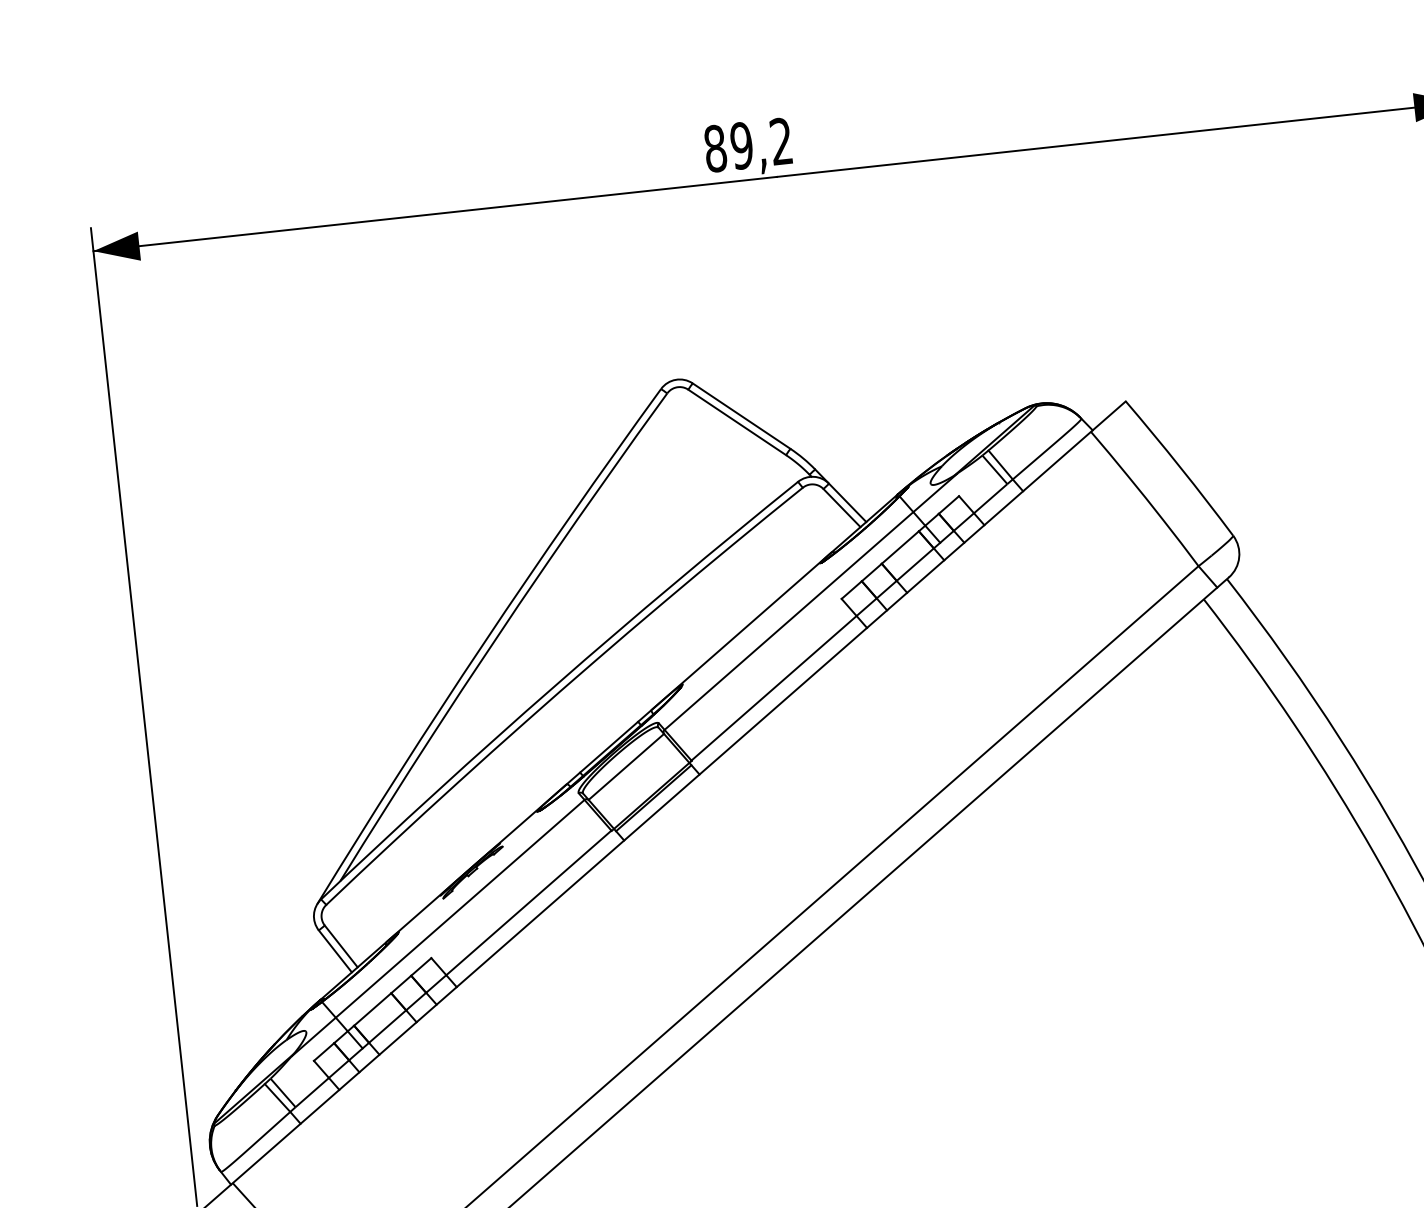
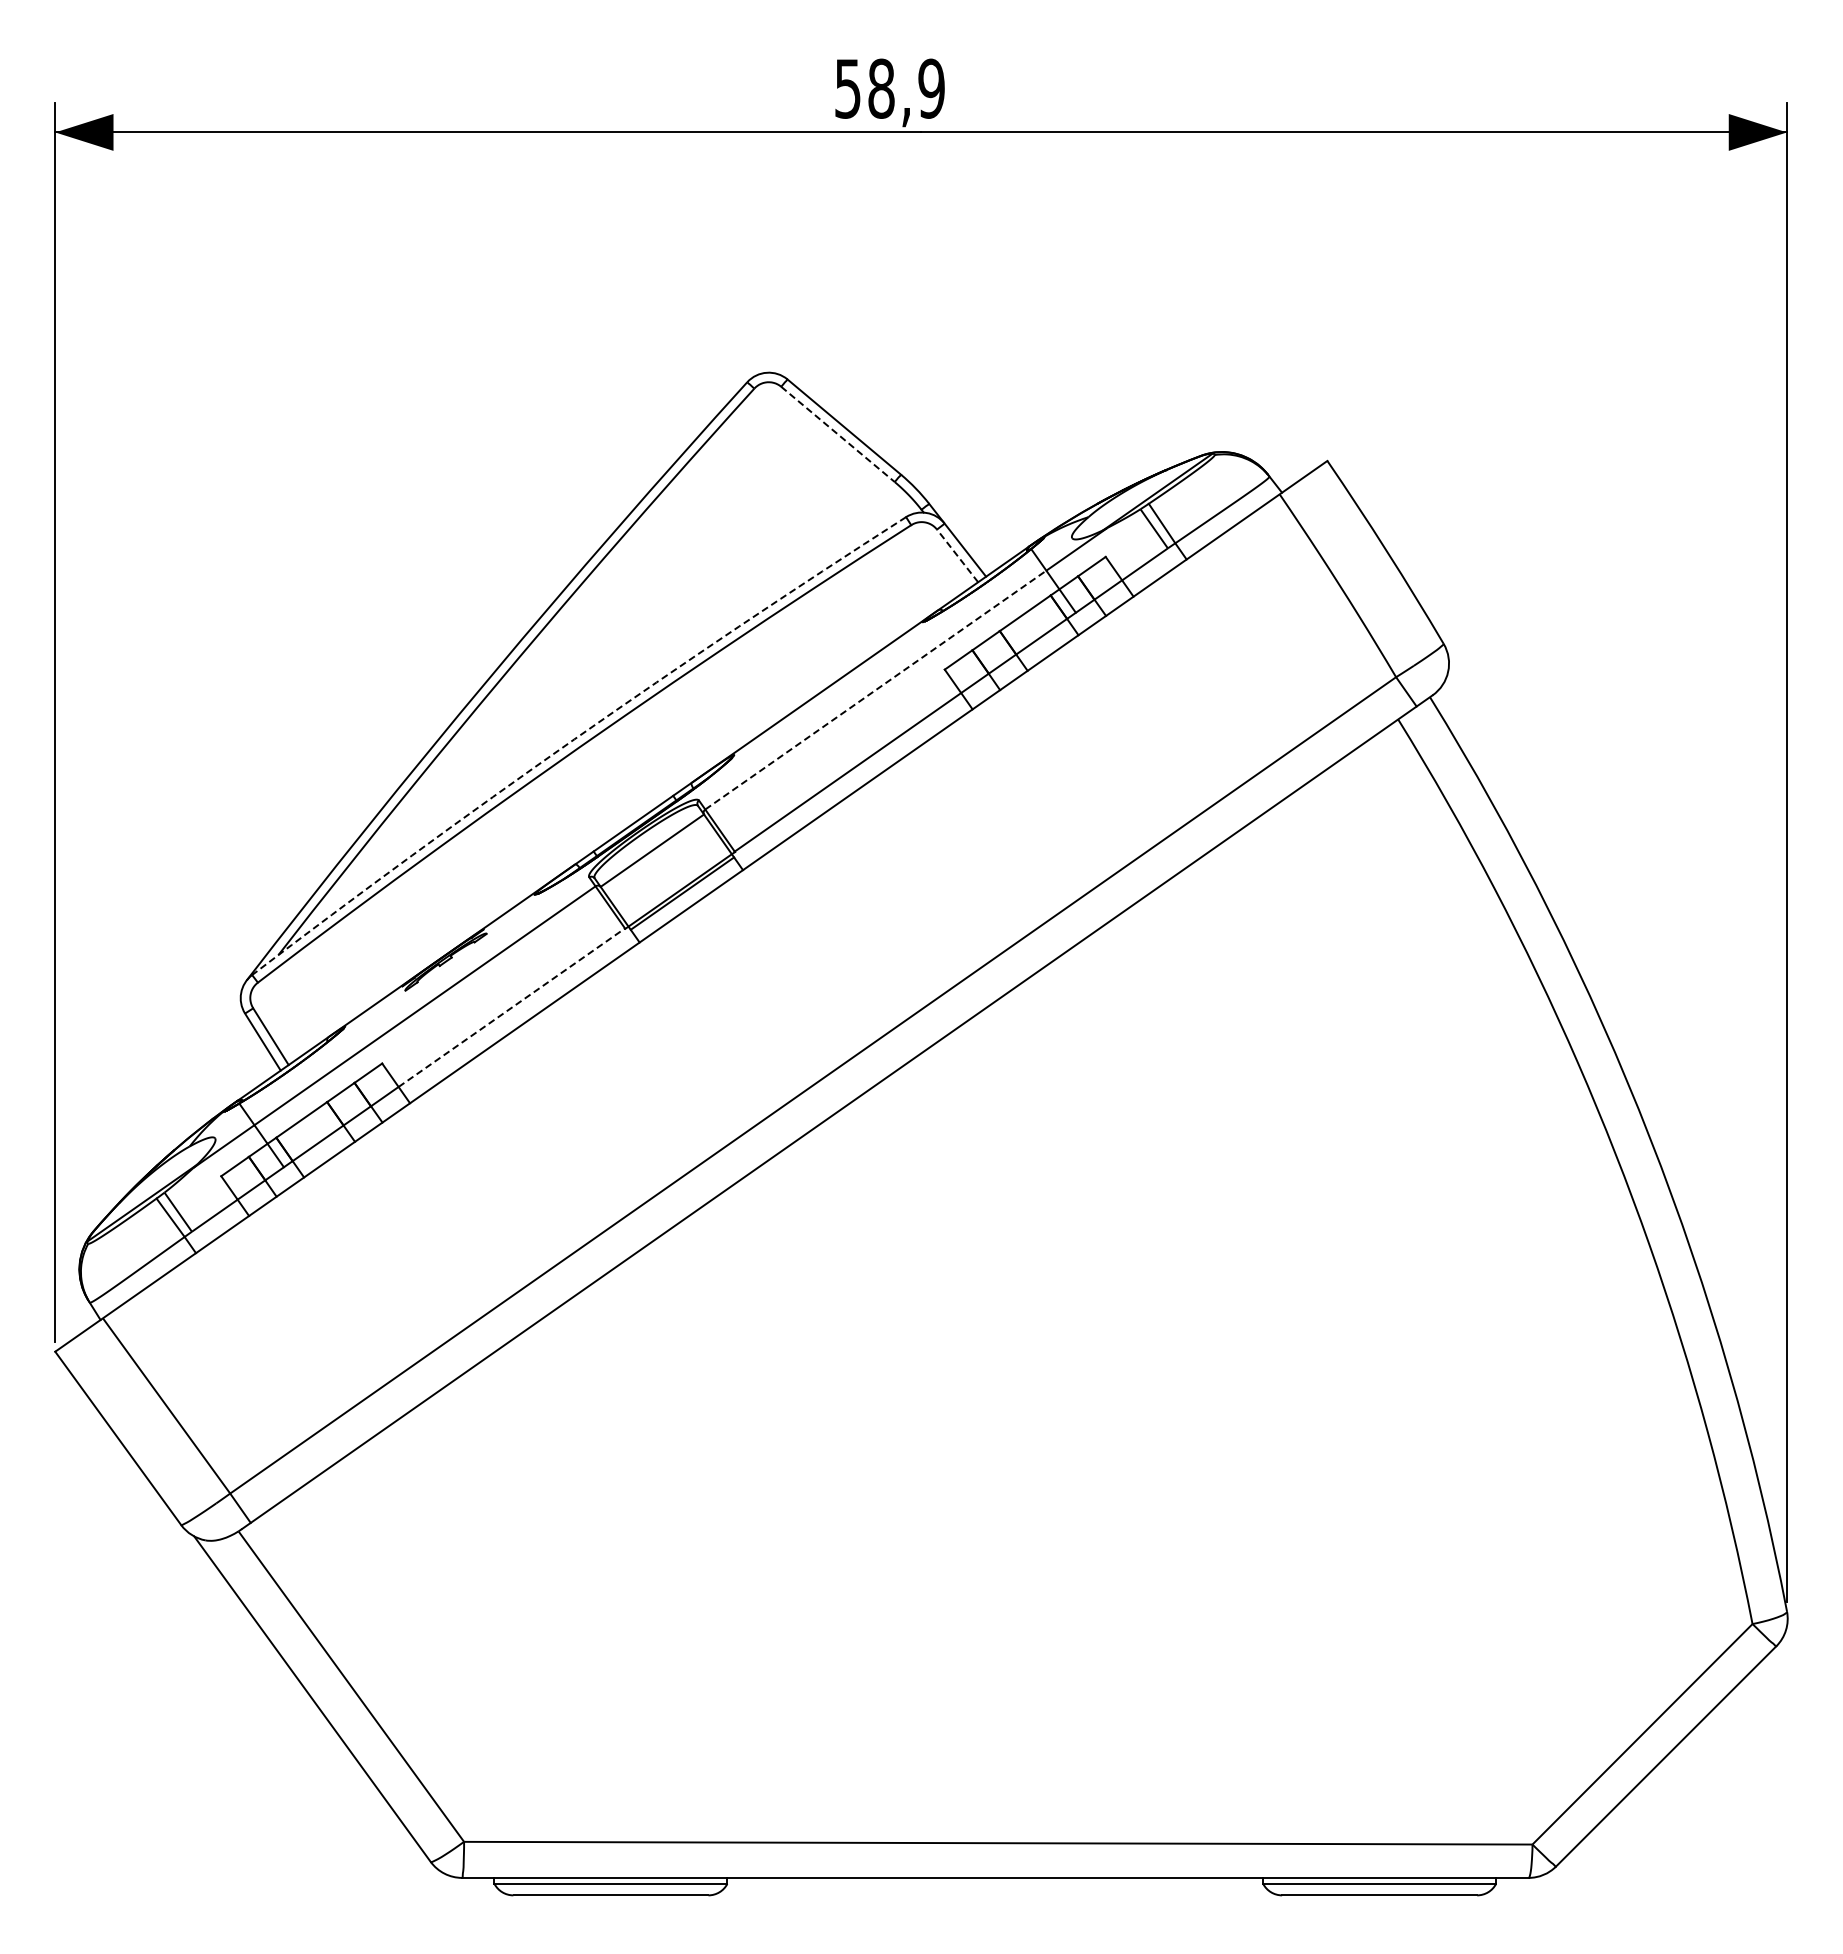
text: (748, 144) -> (889, 88), 89,2 -> 58,9
line: (737, 422) -> (838, 434), solid -> dashed
line: (841, 507) -> (957, 555), solid -> dashed
line: (789, 620) -> (876, 689), solid -> dashed
arc: (555, 685) -> (574, 739), solid -> dashed
line: (529, 902) -> (512, 1007), solid -> dashed

